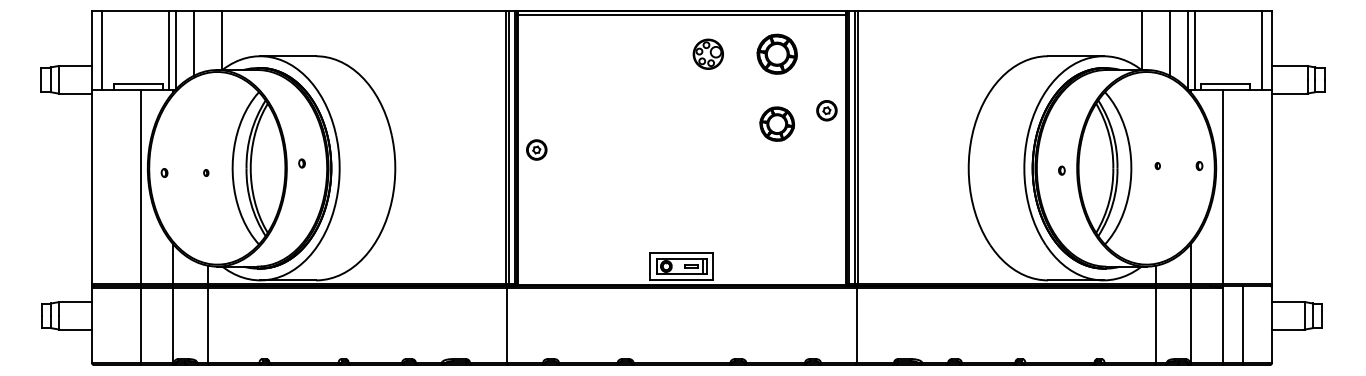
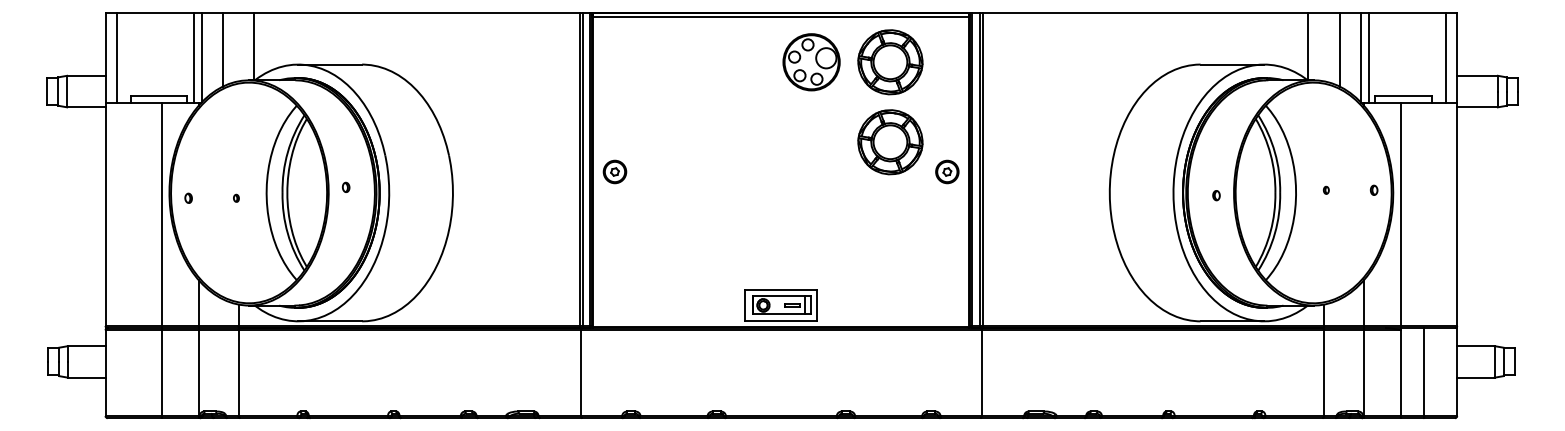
part: (708, 54) -> (811, 62), size x1.67
part: (777, 54) -> (890, 62), size x1.43
part: (827, 110) -> (947, 171), moved
part: (777, 124) -> (890, 142), size x1.67

